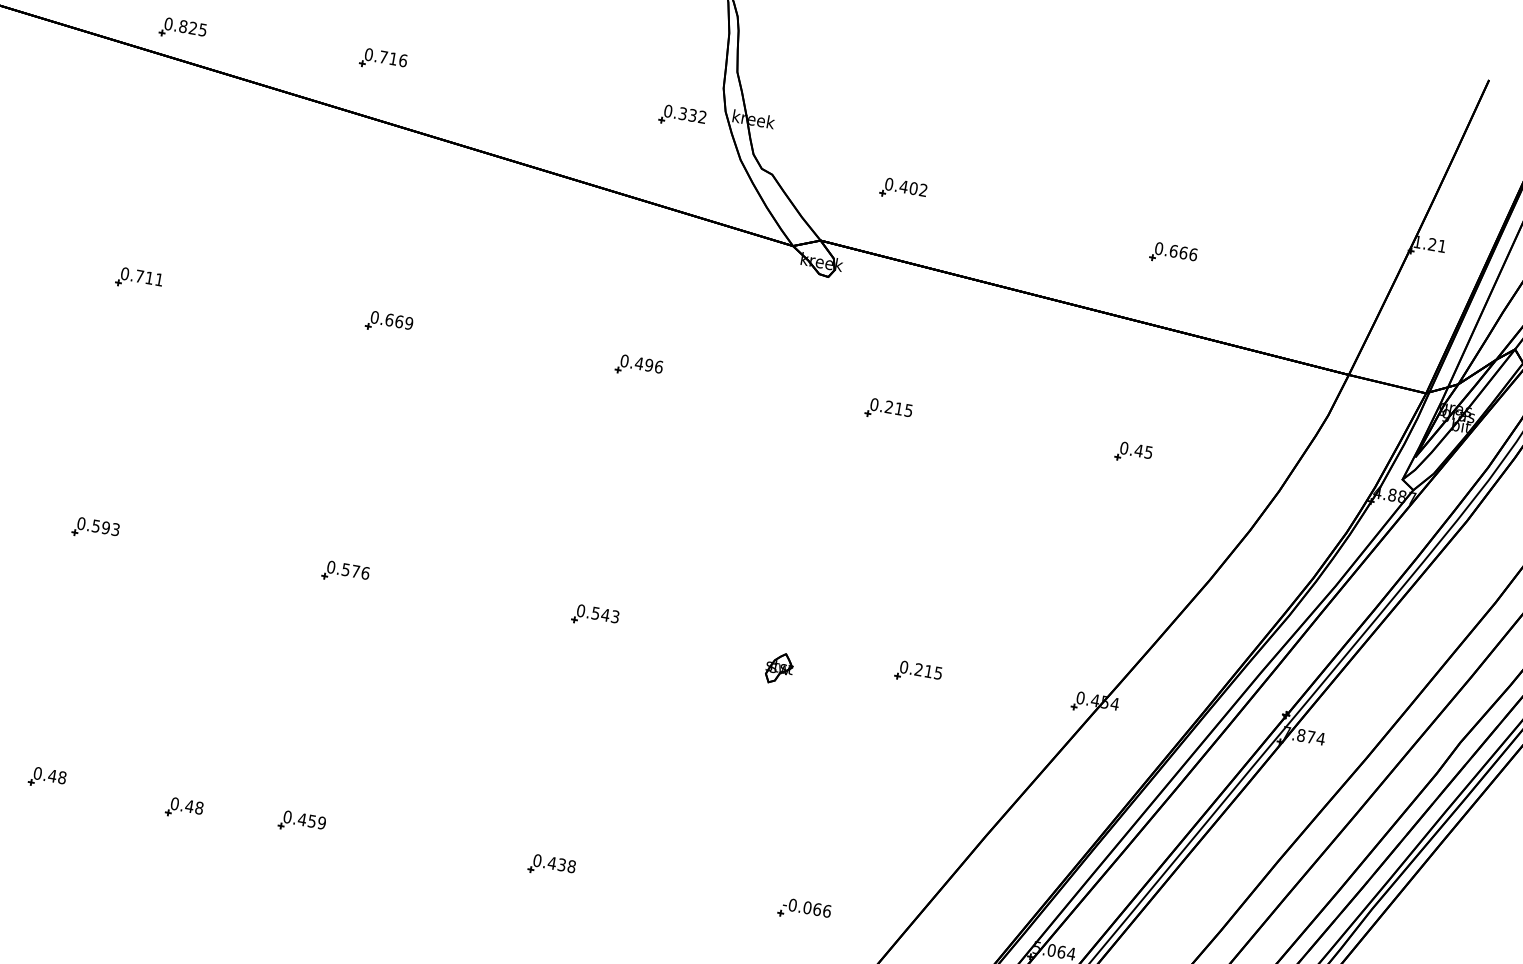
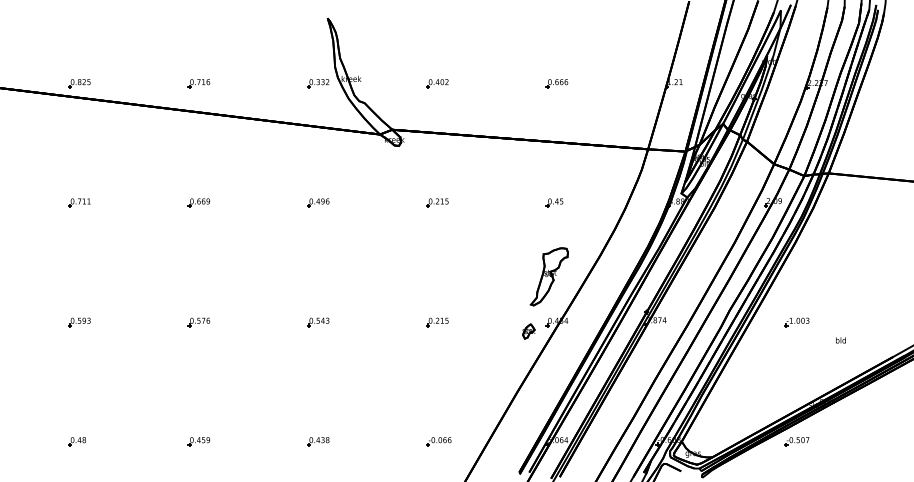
part: (382, 59) -> (198, 83), moved
part: (903, 189) -> (437, 83), moved
part: (1172, 253) -> (556, 83), moved
part: (1093, 604) -> (548, 276), added
part: (778, 668) -> (528, 331), moved
part: (917, 673) -> (437, 322), moved
part: (184, 808) -> (143, 444), removed

